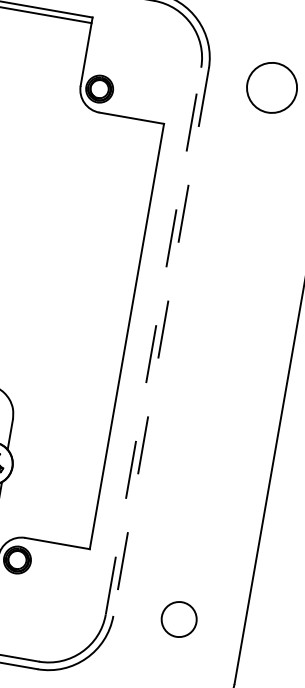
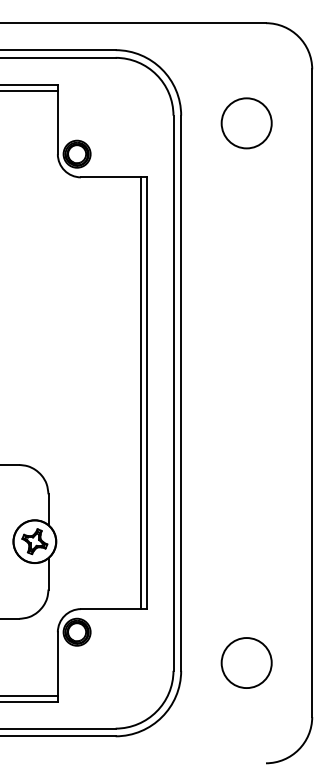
line: (121, 335) -> (141, 393), added
line: (153, 341) -> (173, 393), dashed -> solid
line: (161, 342) -> (181, 393), dashed -> solid
circle: (179, 618) -> (246, 662), size x1.43

